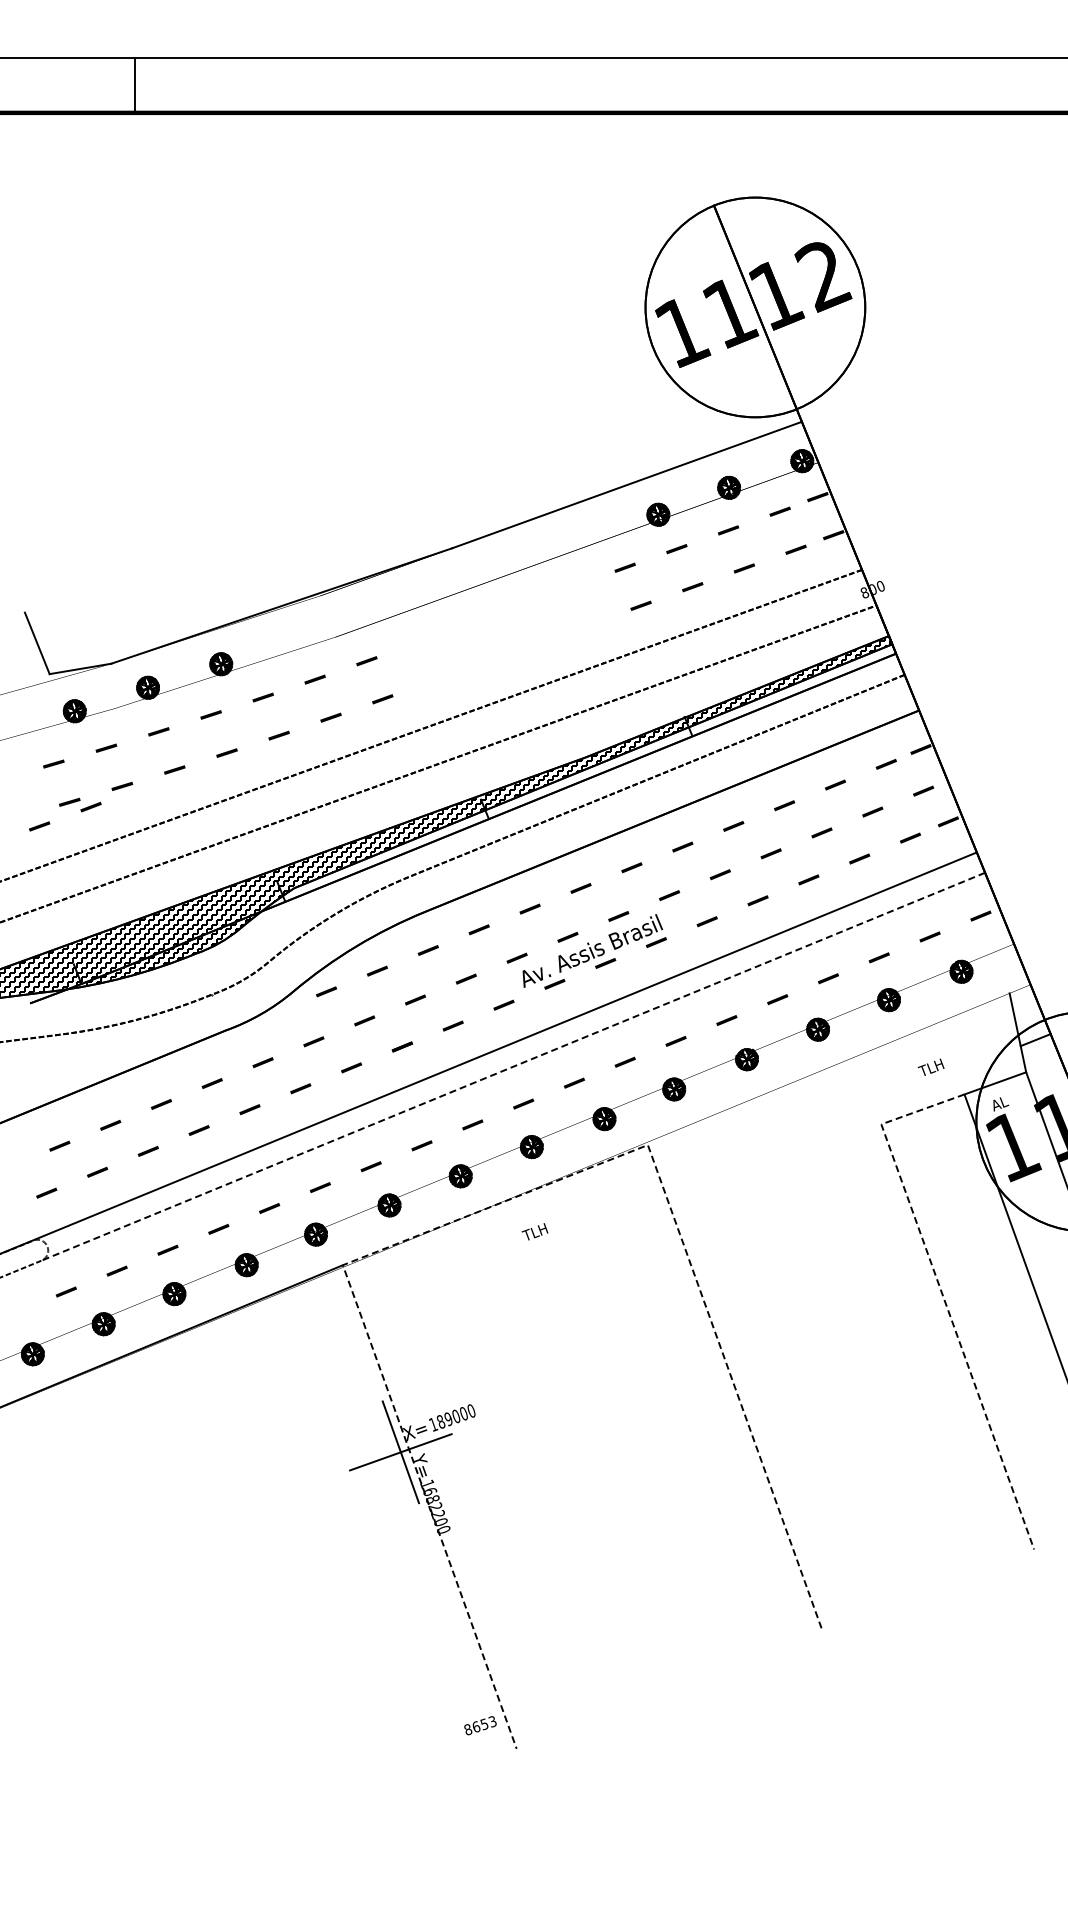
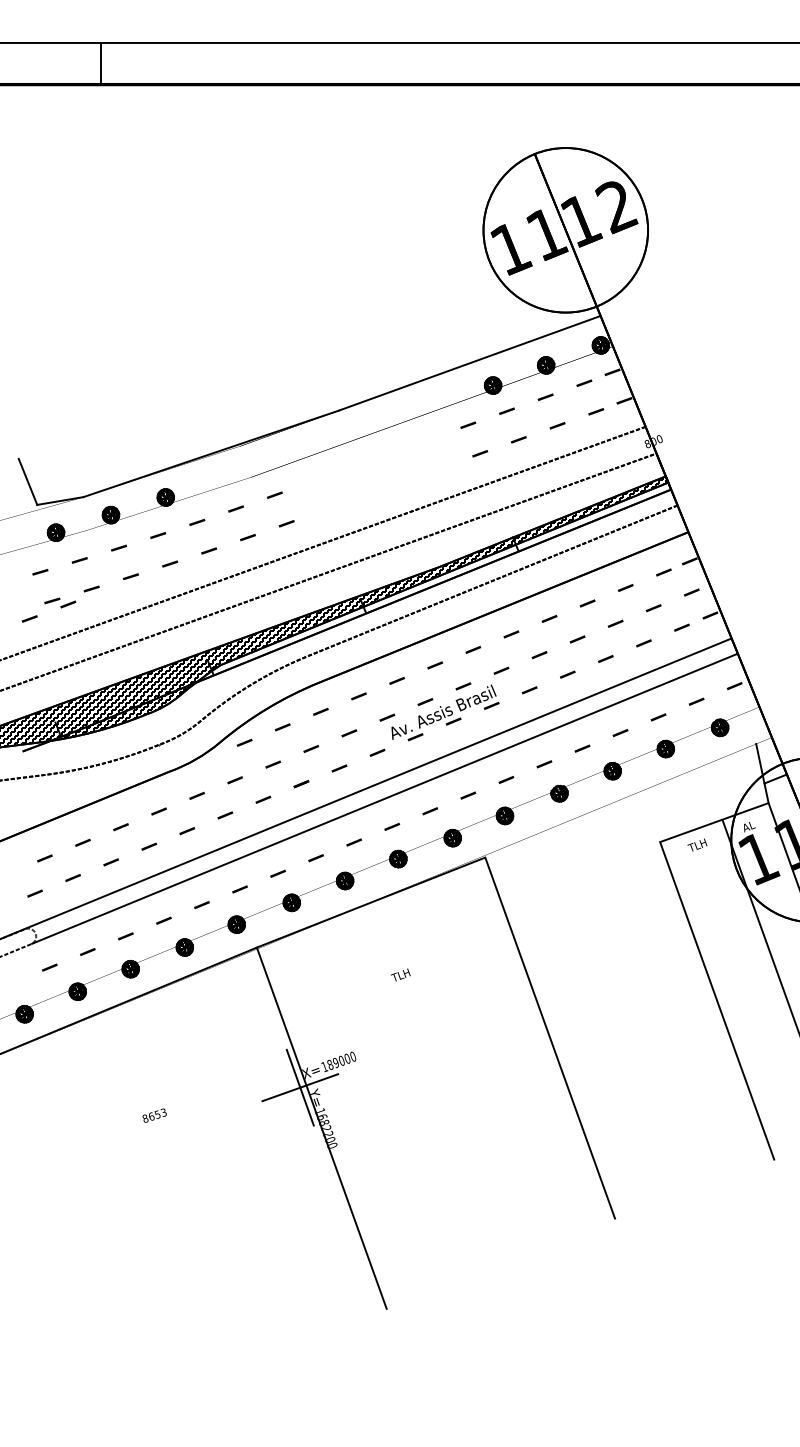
line: (512, 1066) -> (383, 798), dashed -> solid
text: (930, 1066) -> (696, 844), moved
line: (495, 1205) -> (371, 902), dashed -> solid
text: (534, 1231) -> (400, 974), moved
line: (942, 1294) -> (705, 969), dashed -> solid
text: (480, 1725) -> (154, 1115), moved

